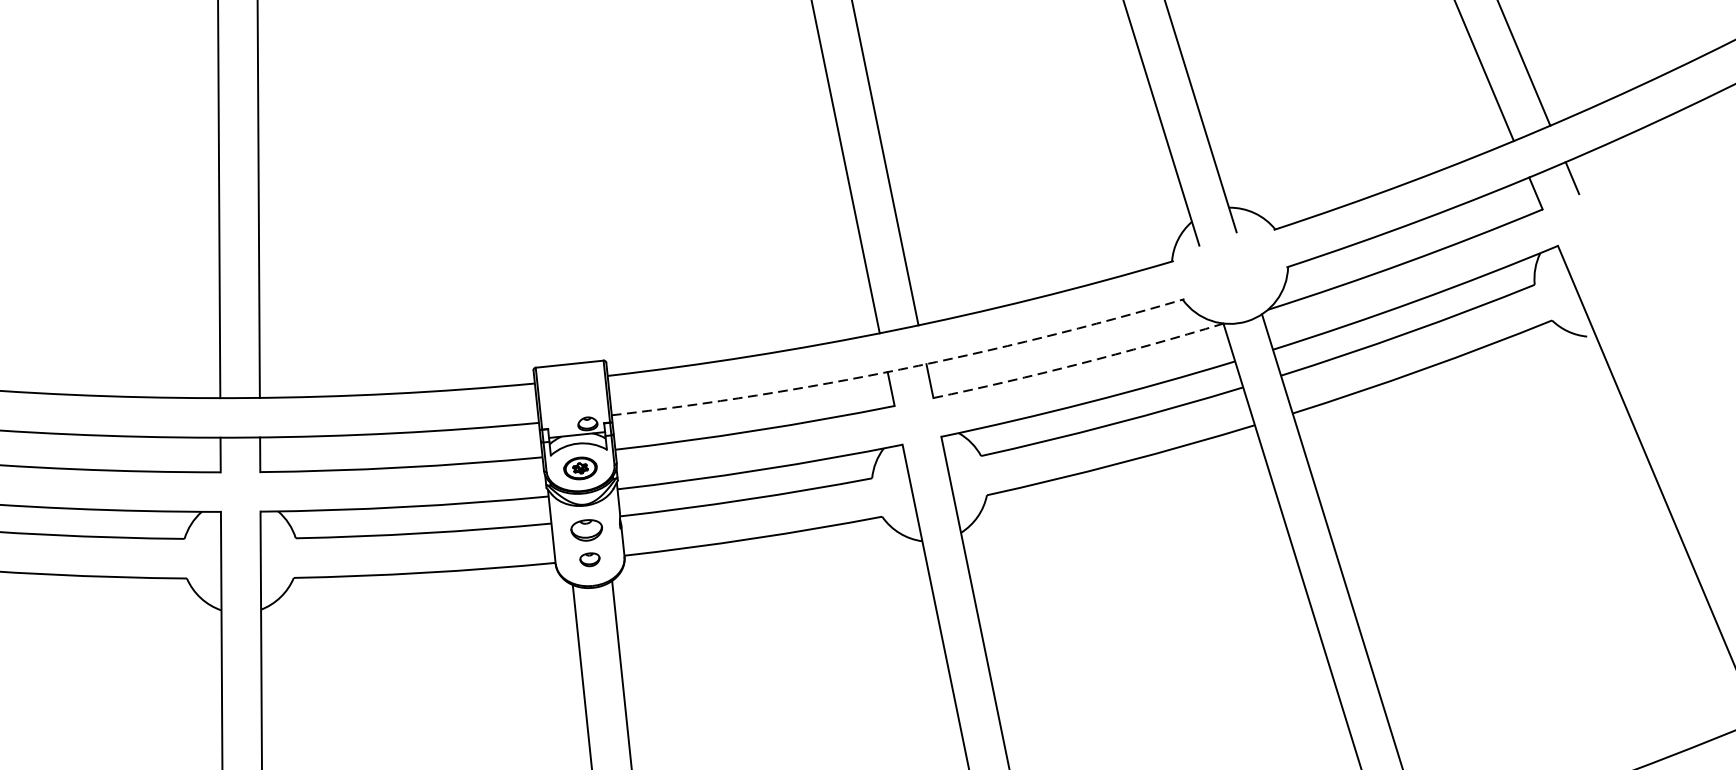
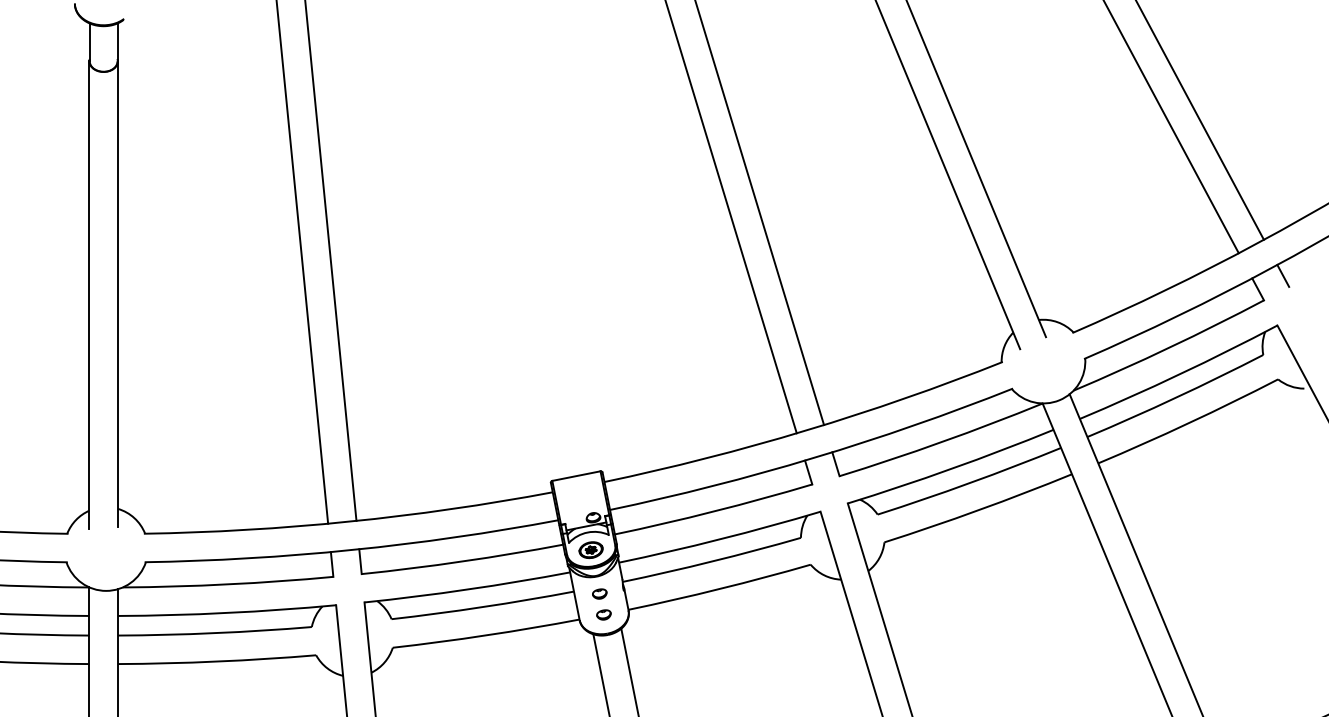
arc: (1078, 364) -> (941, 442), dashed -> solid
arc: (901, 369) -> (814, 457), dashed -> solid
part: (586, 529) -> (599, 593), size x0.62

